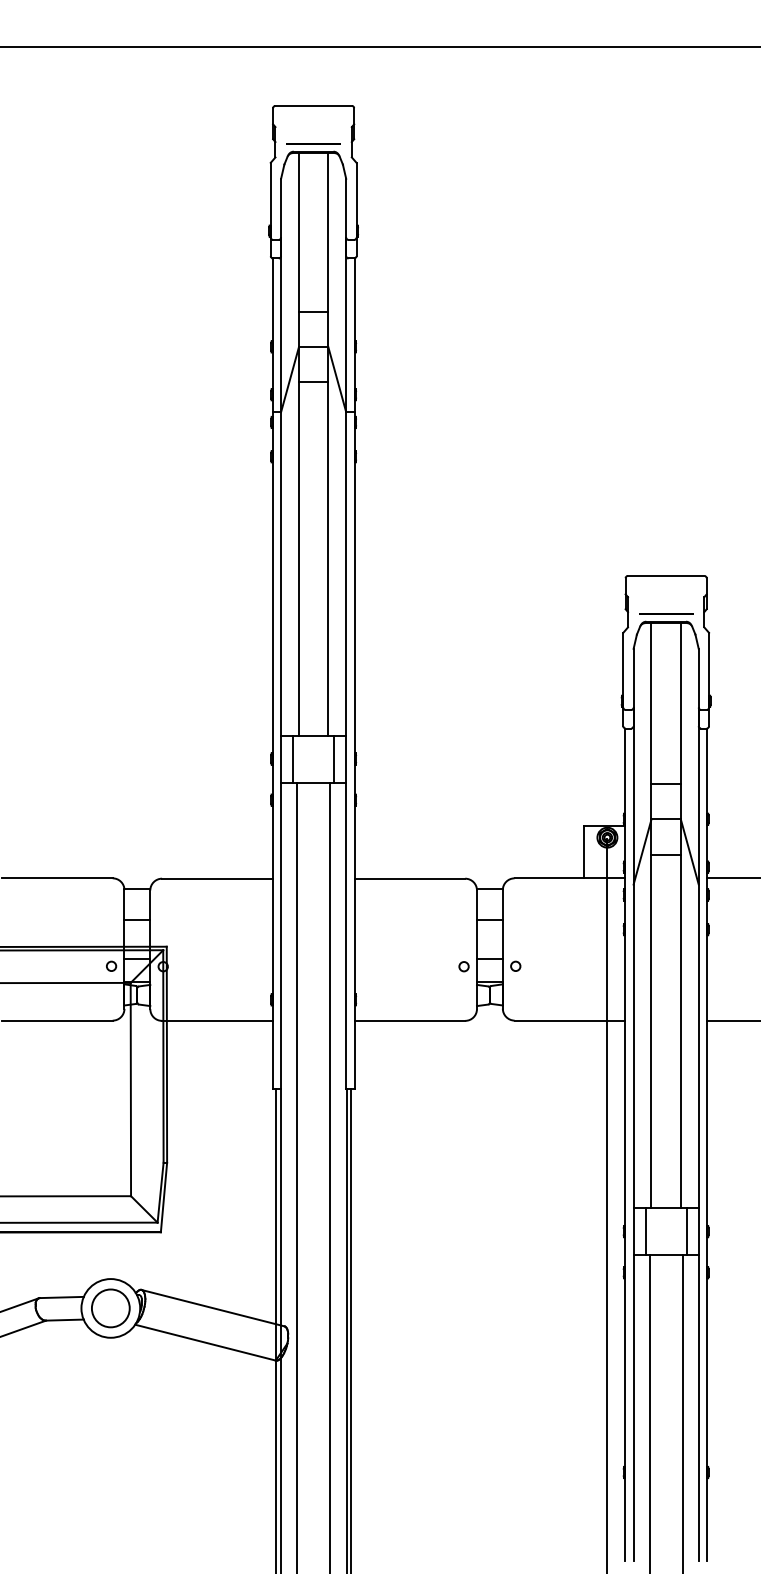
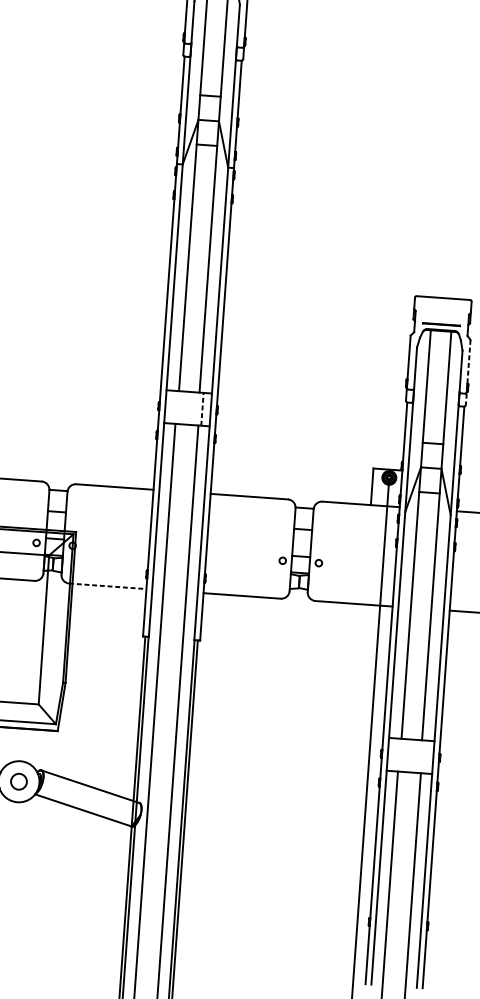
line: (709, 679) -> (468, 372), solid -> dashed
line: (293, 758) -> (174, 406), removed
line: (334, 759) -> (202, 409), solid -> dashed
line: (217, 1020) -> (107, 586), solid -> dashed
line: (645, 1231) -> (396, 754), removed
line: (686, 1231) -> (424, 756), removed
circle: (110, 1308) -> (18, 781), size x0.6

